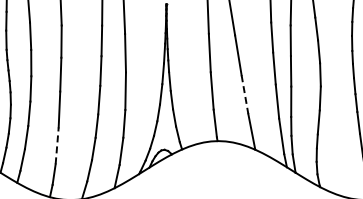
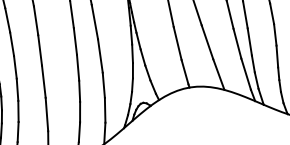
line: (244, 94) -> (207, 42), dashed -> solid
line: (57, 145) -> (47, 114), dashed -> solid

